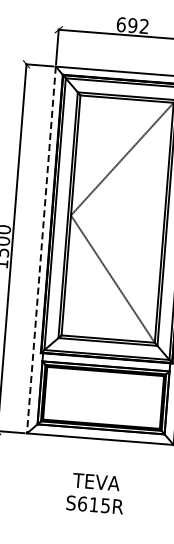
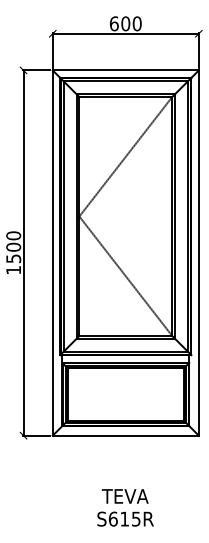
text: (138, 25) -> (131, 23), 692 -> 600
line: (41, 250) -> (52, 253), dashed -> solid
text: (95, 493) -> (125, 507), moved

